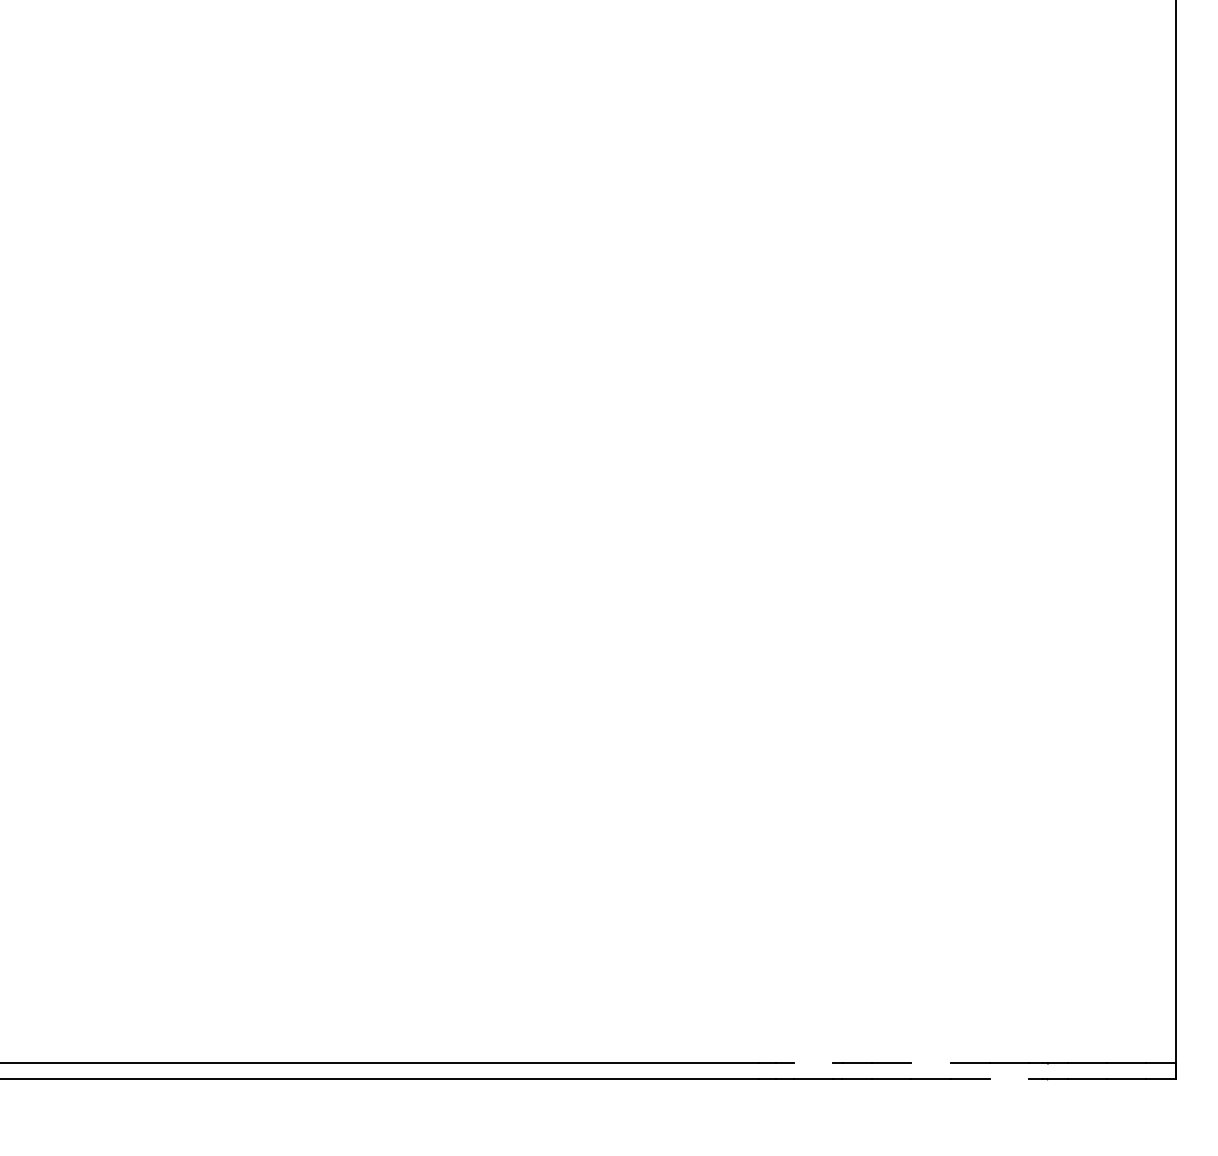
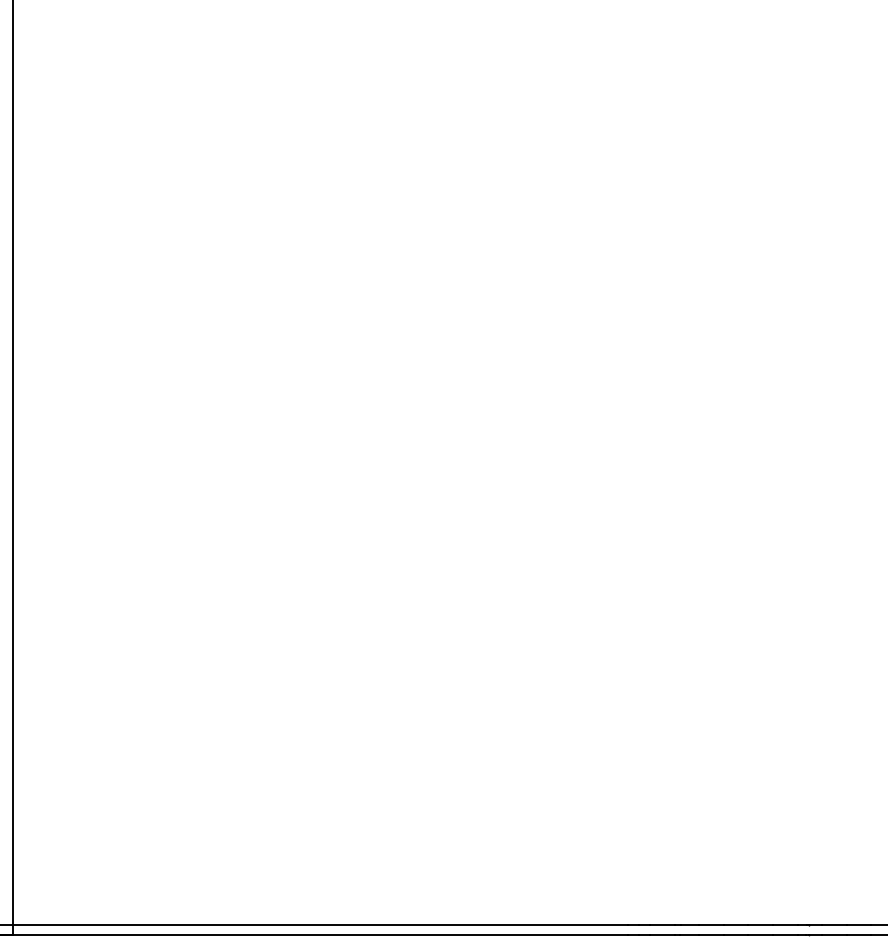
line: (812, 1063) -> (661, 925), added
line: (930, 1063) -> (735, 925), added
line: (1007, 1078) -> (784, 934), added

